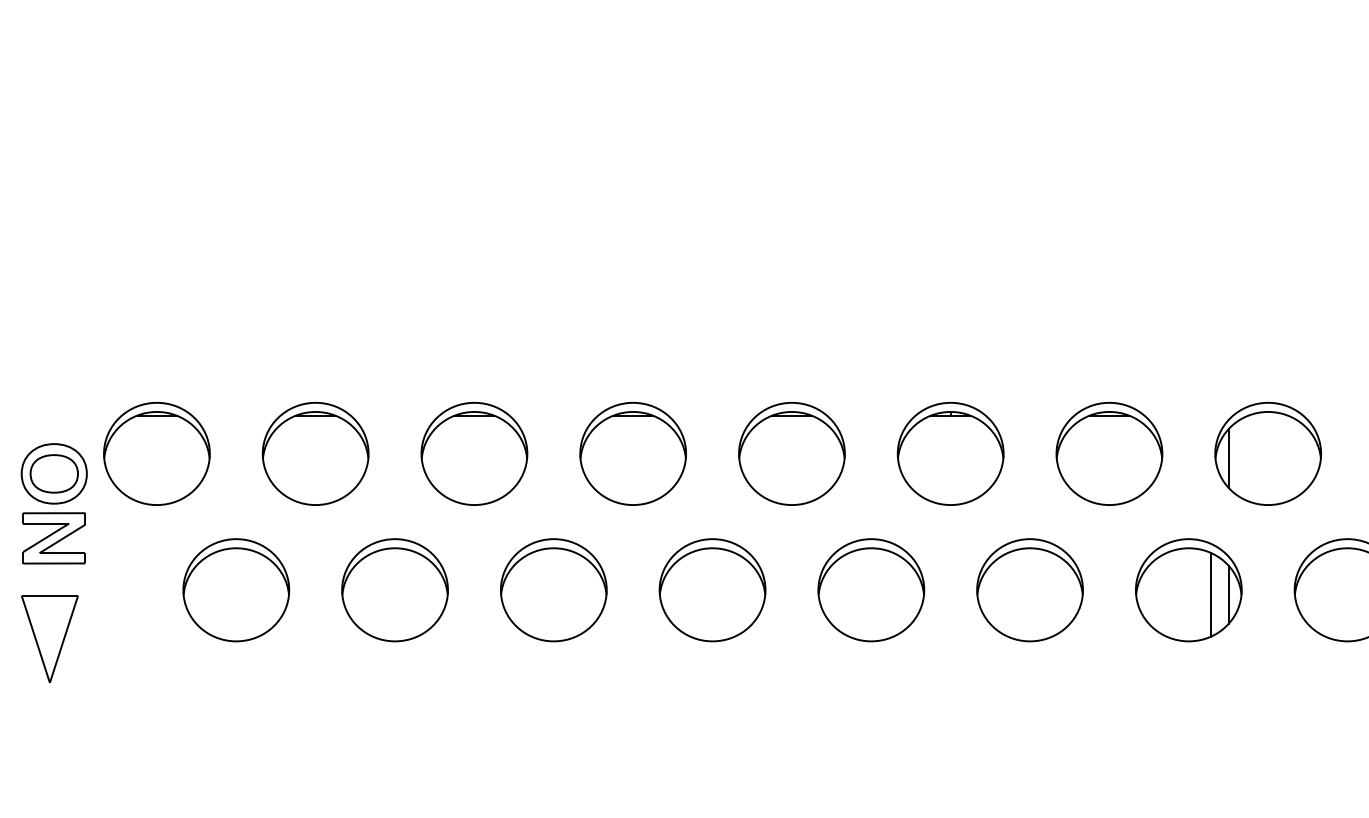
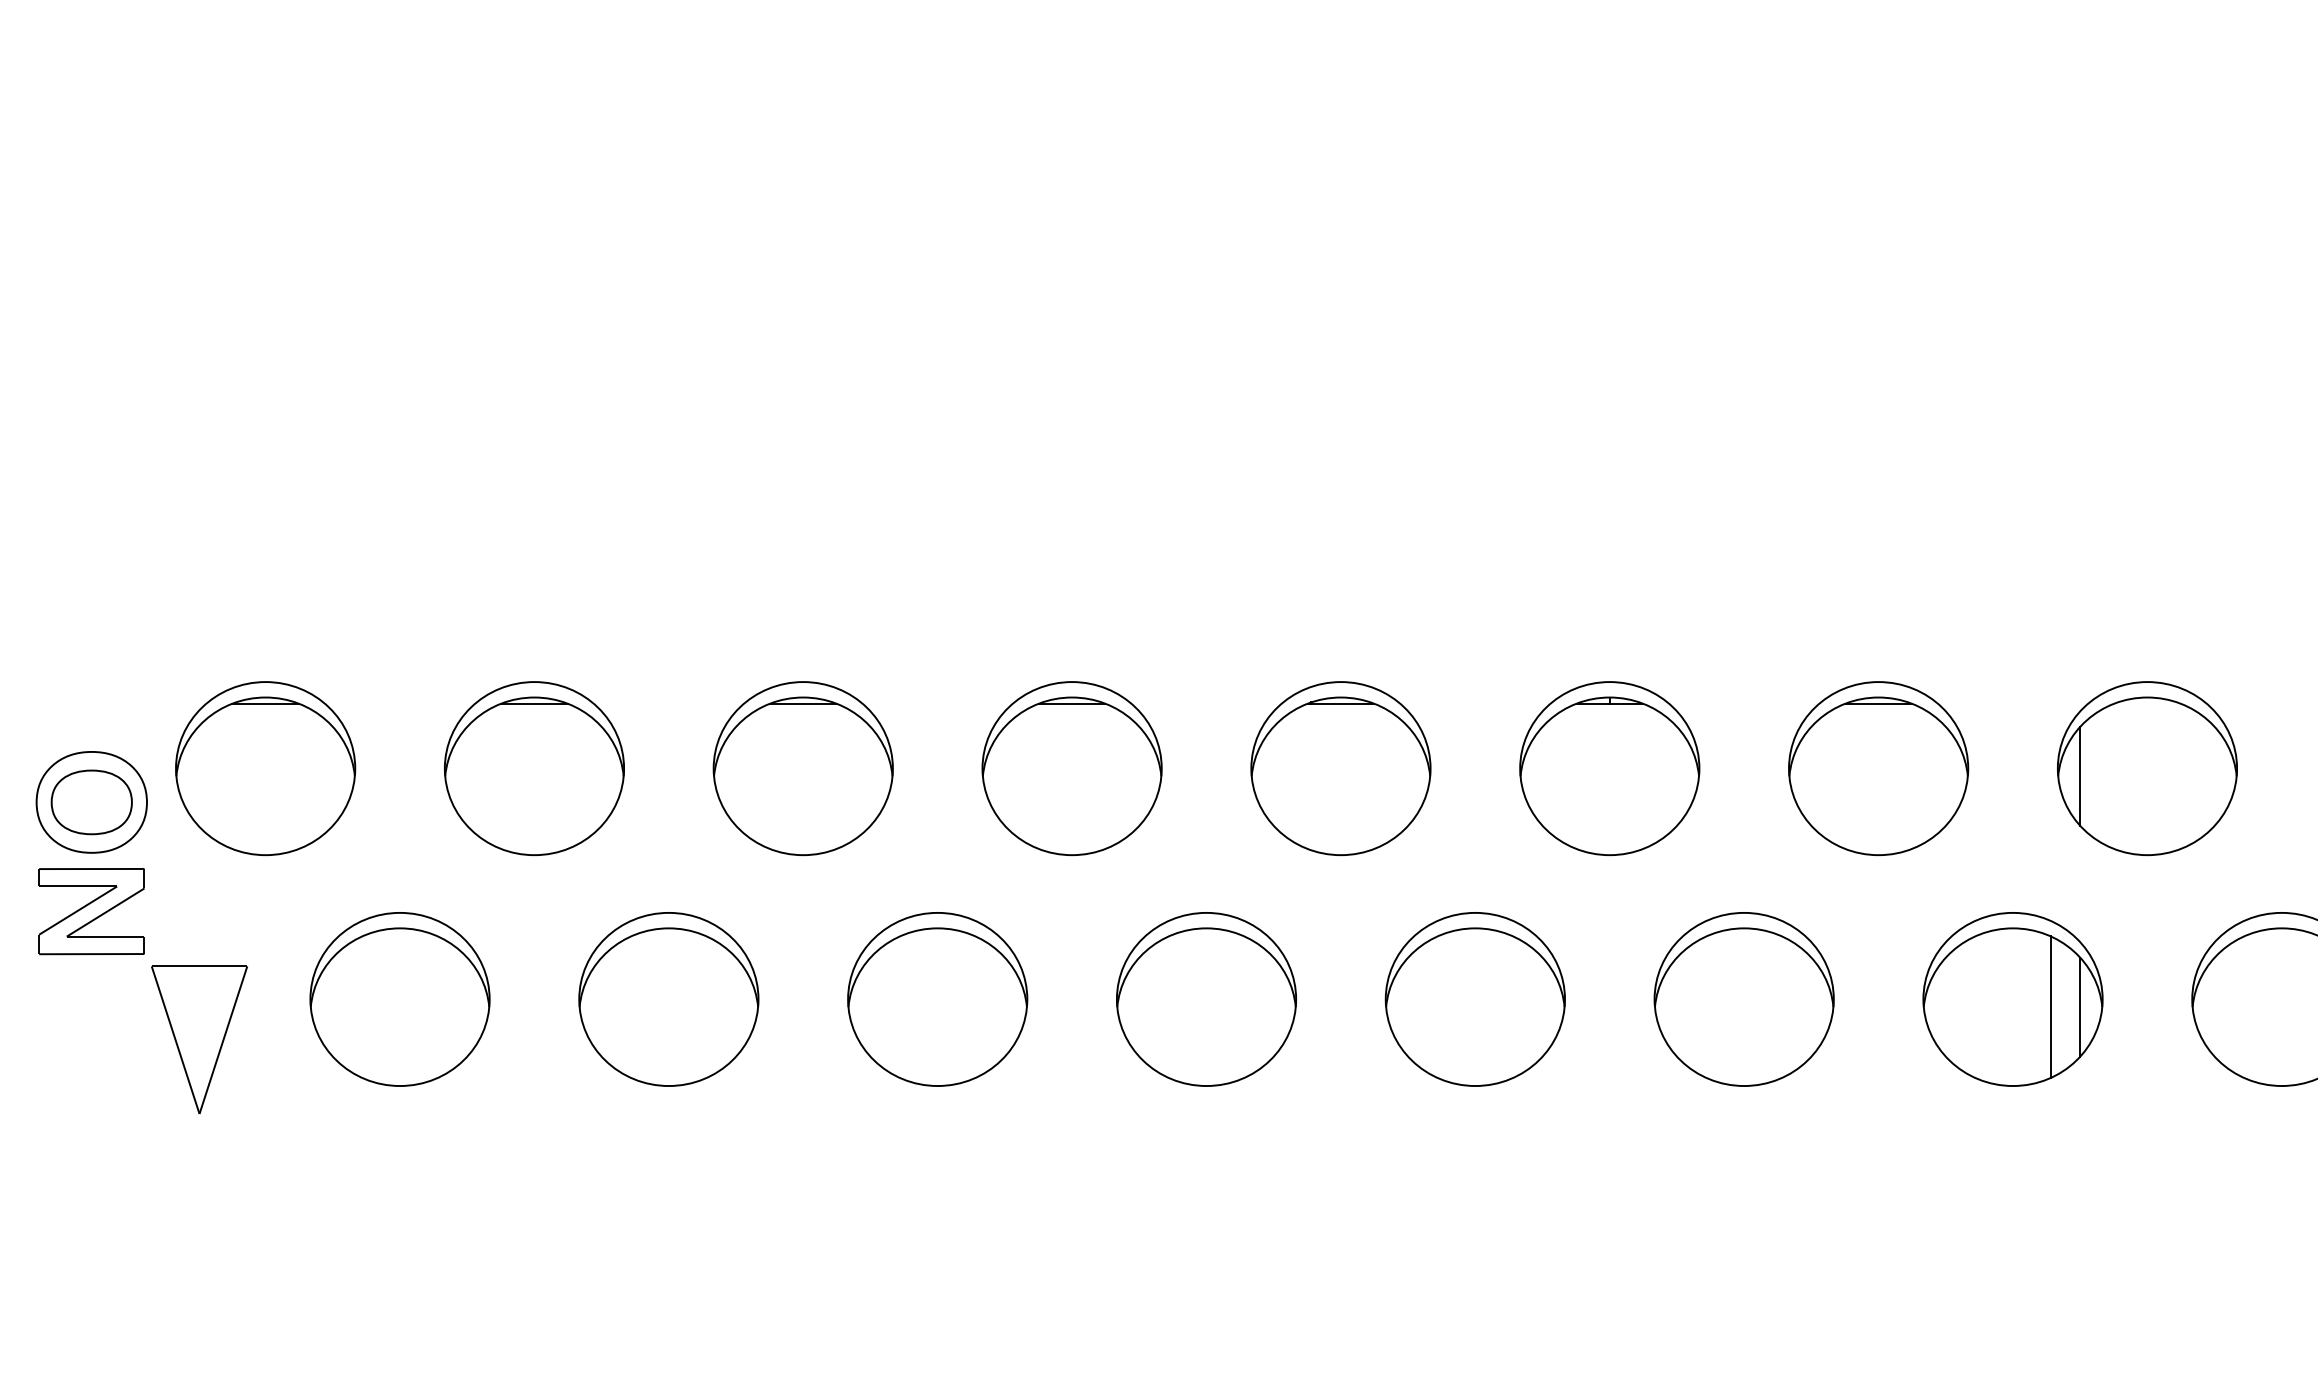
part: (49, 638) -> (198, 1038), moved

